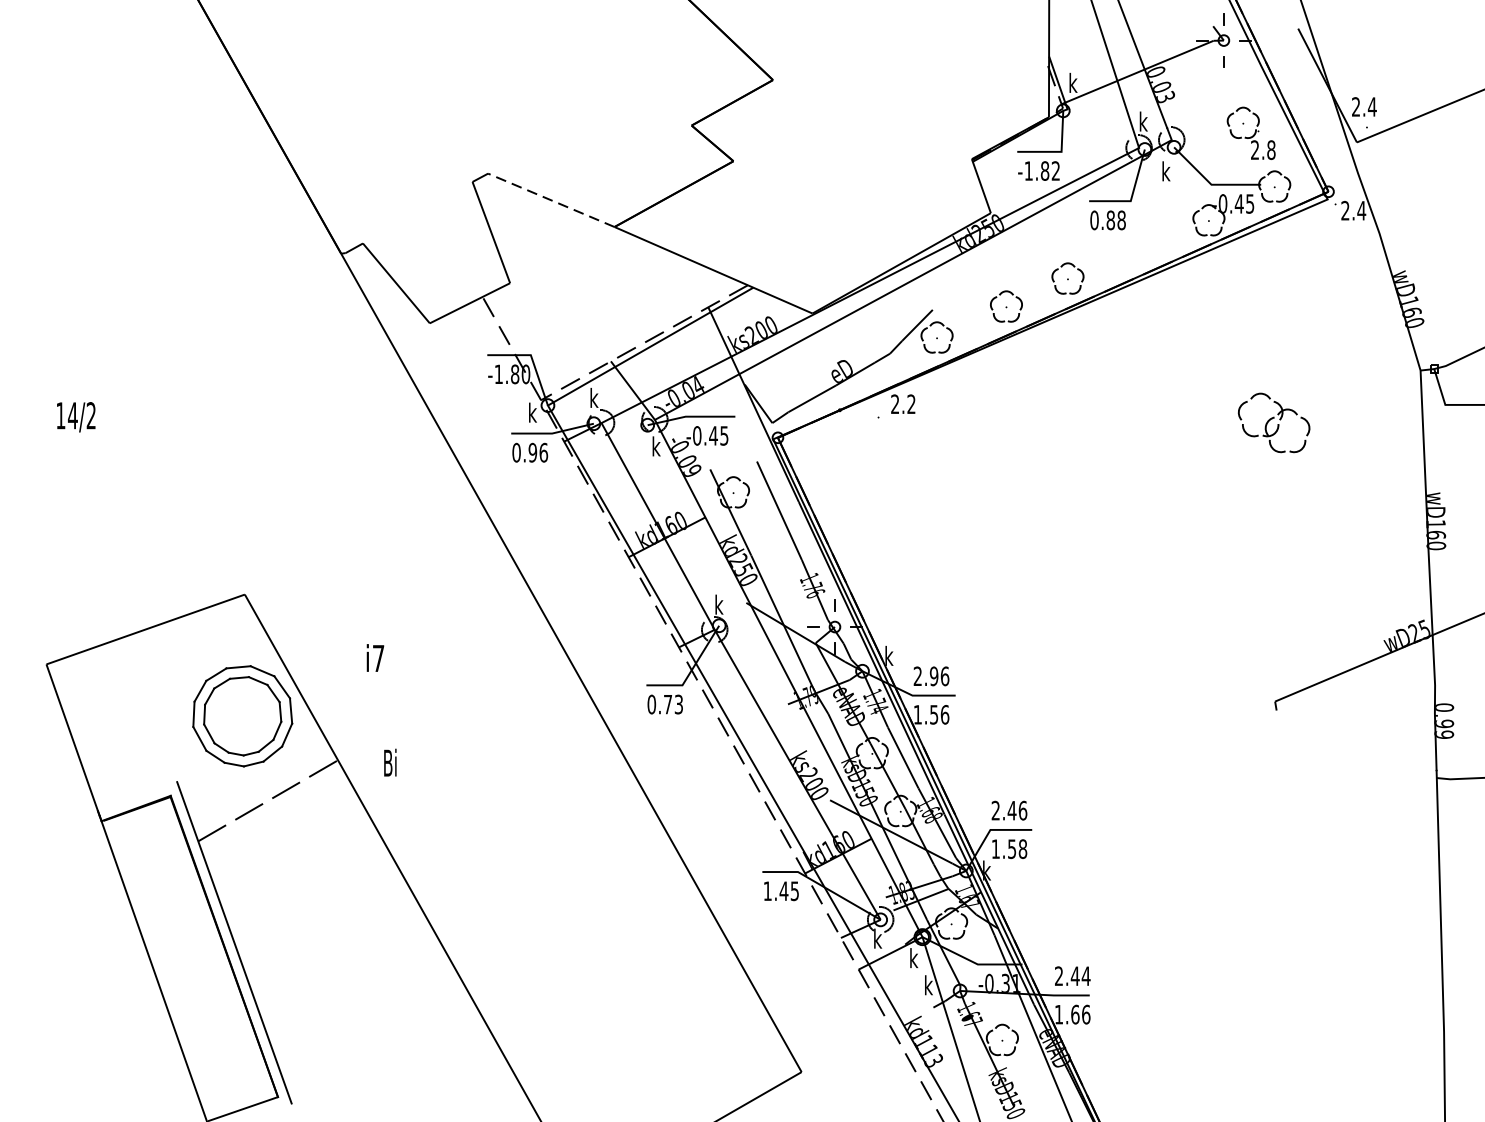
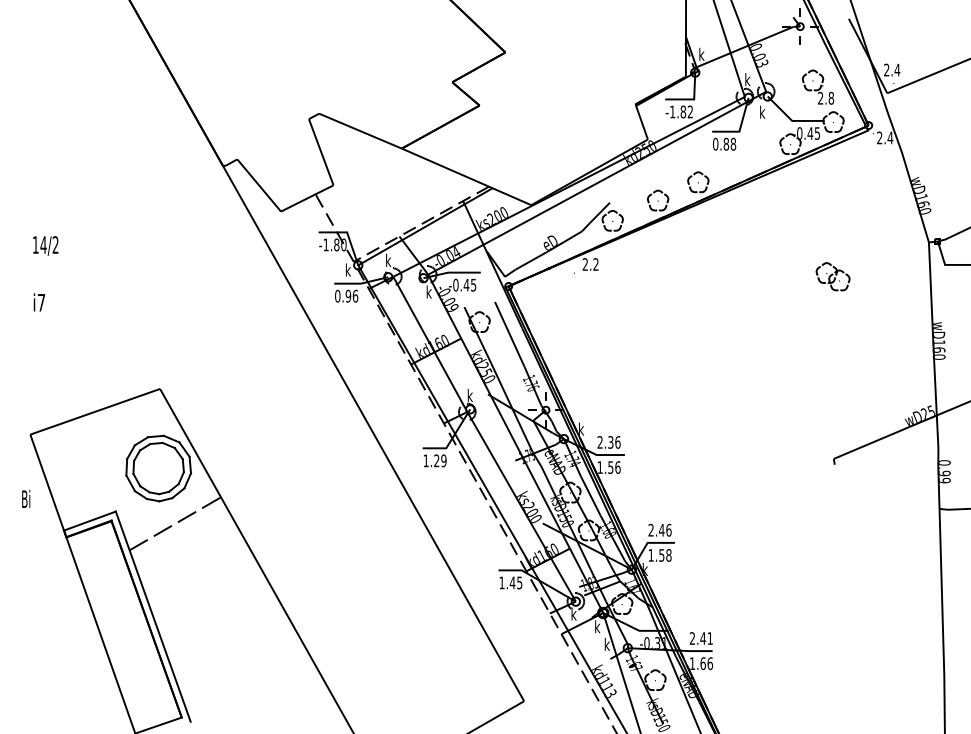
line: (551, 200) -> (360, 131), dashed -> solid
text: (75, 416) -> (45, 245), moved
part: (1273, 422) -> (832, 276), size x0.71
text: (375, 658) -> (39, 302), moved
text: (933, 676) -> (610, 442), 2.96 -> 2.36
text: (664, 703) -> (434, 460), 0.73 -> 1.29
text: (390, 762) -> (26, 498), moved
line: (136, 795) -> (89, 520), added
text: (1086, 976) -> (710, 638), 2.44 -> 2.41

